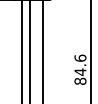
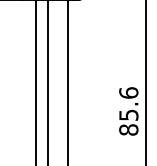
text: (80, 71) -> (128, 114), 84.6 -> 85.6

